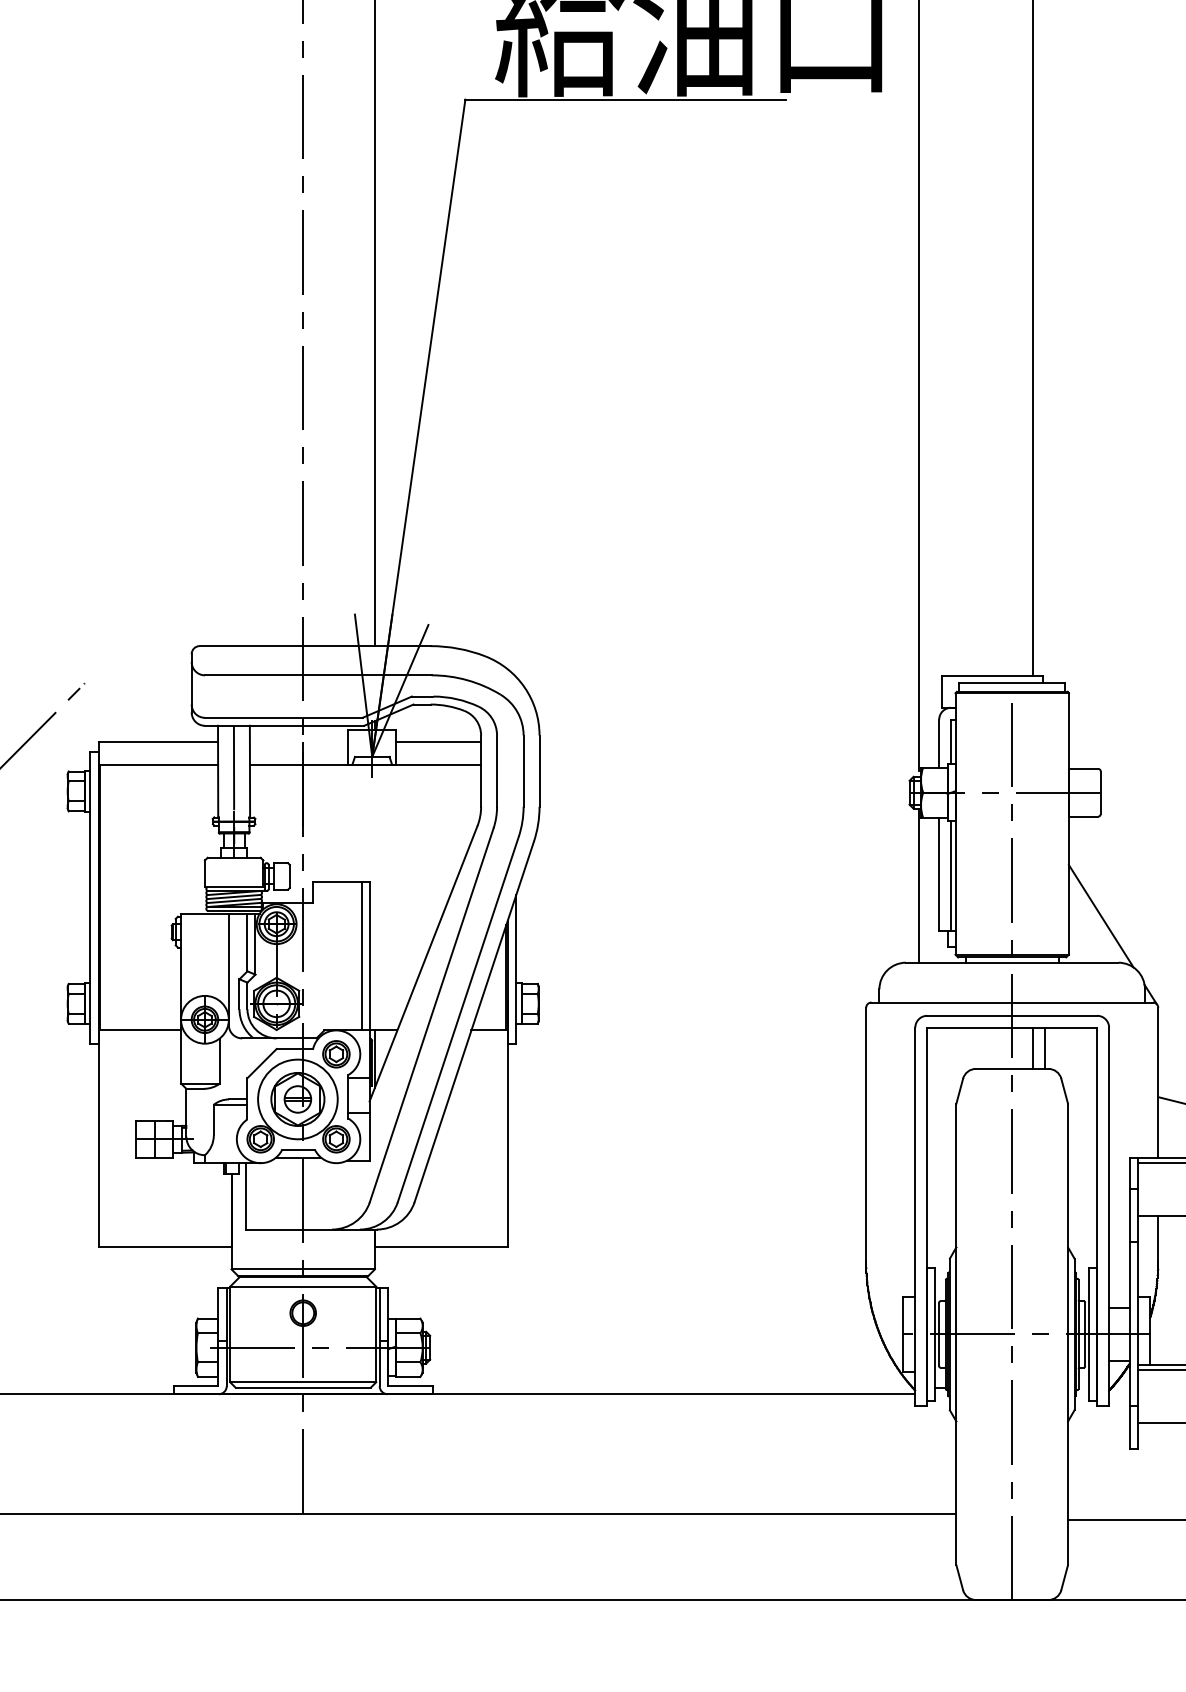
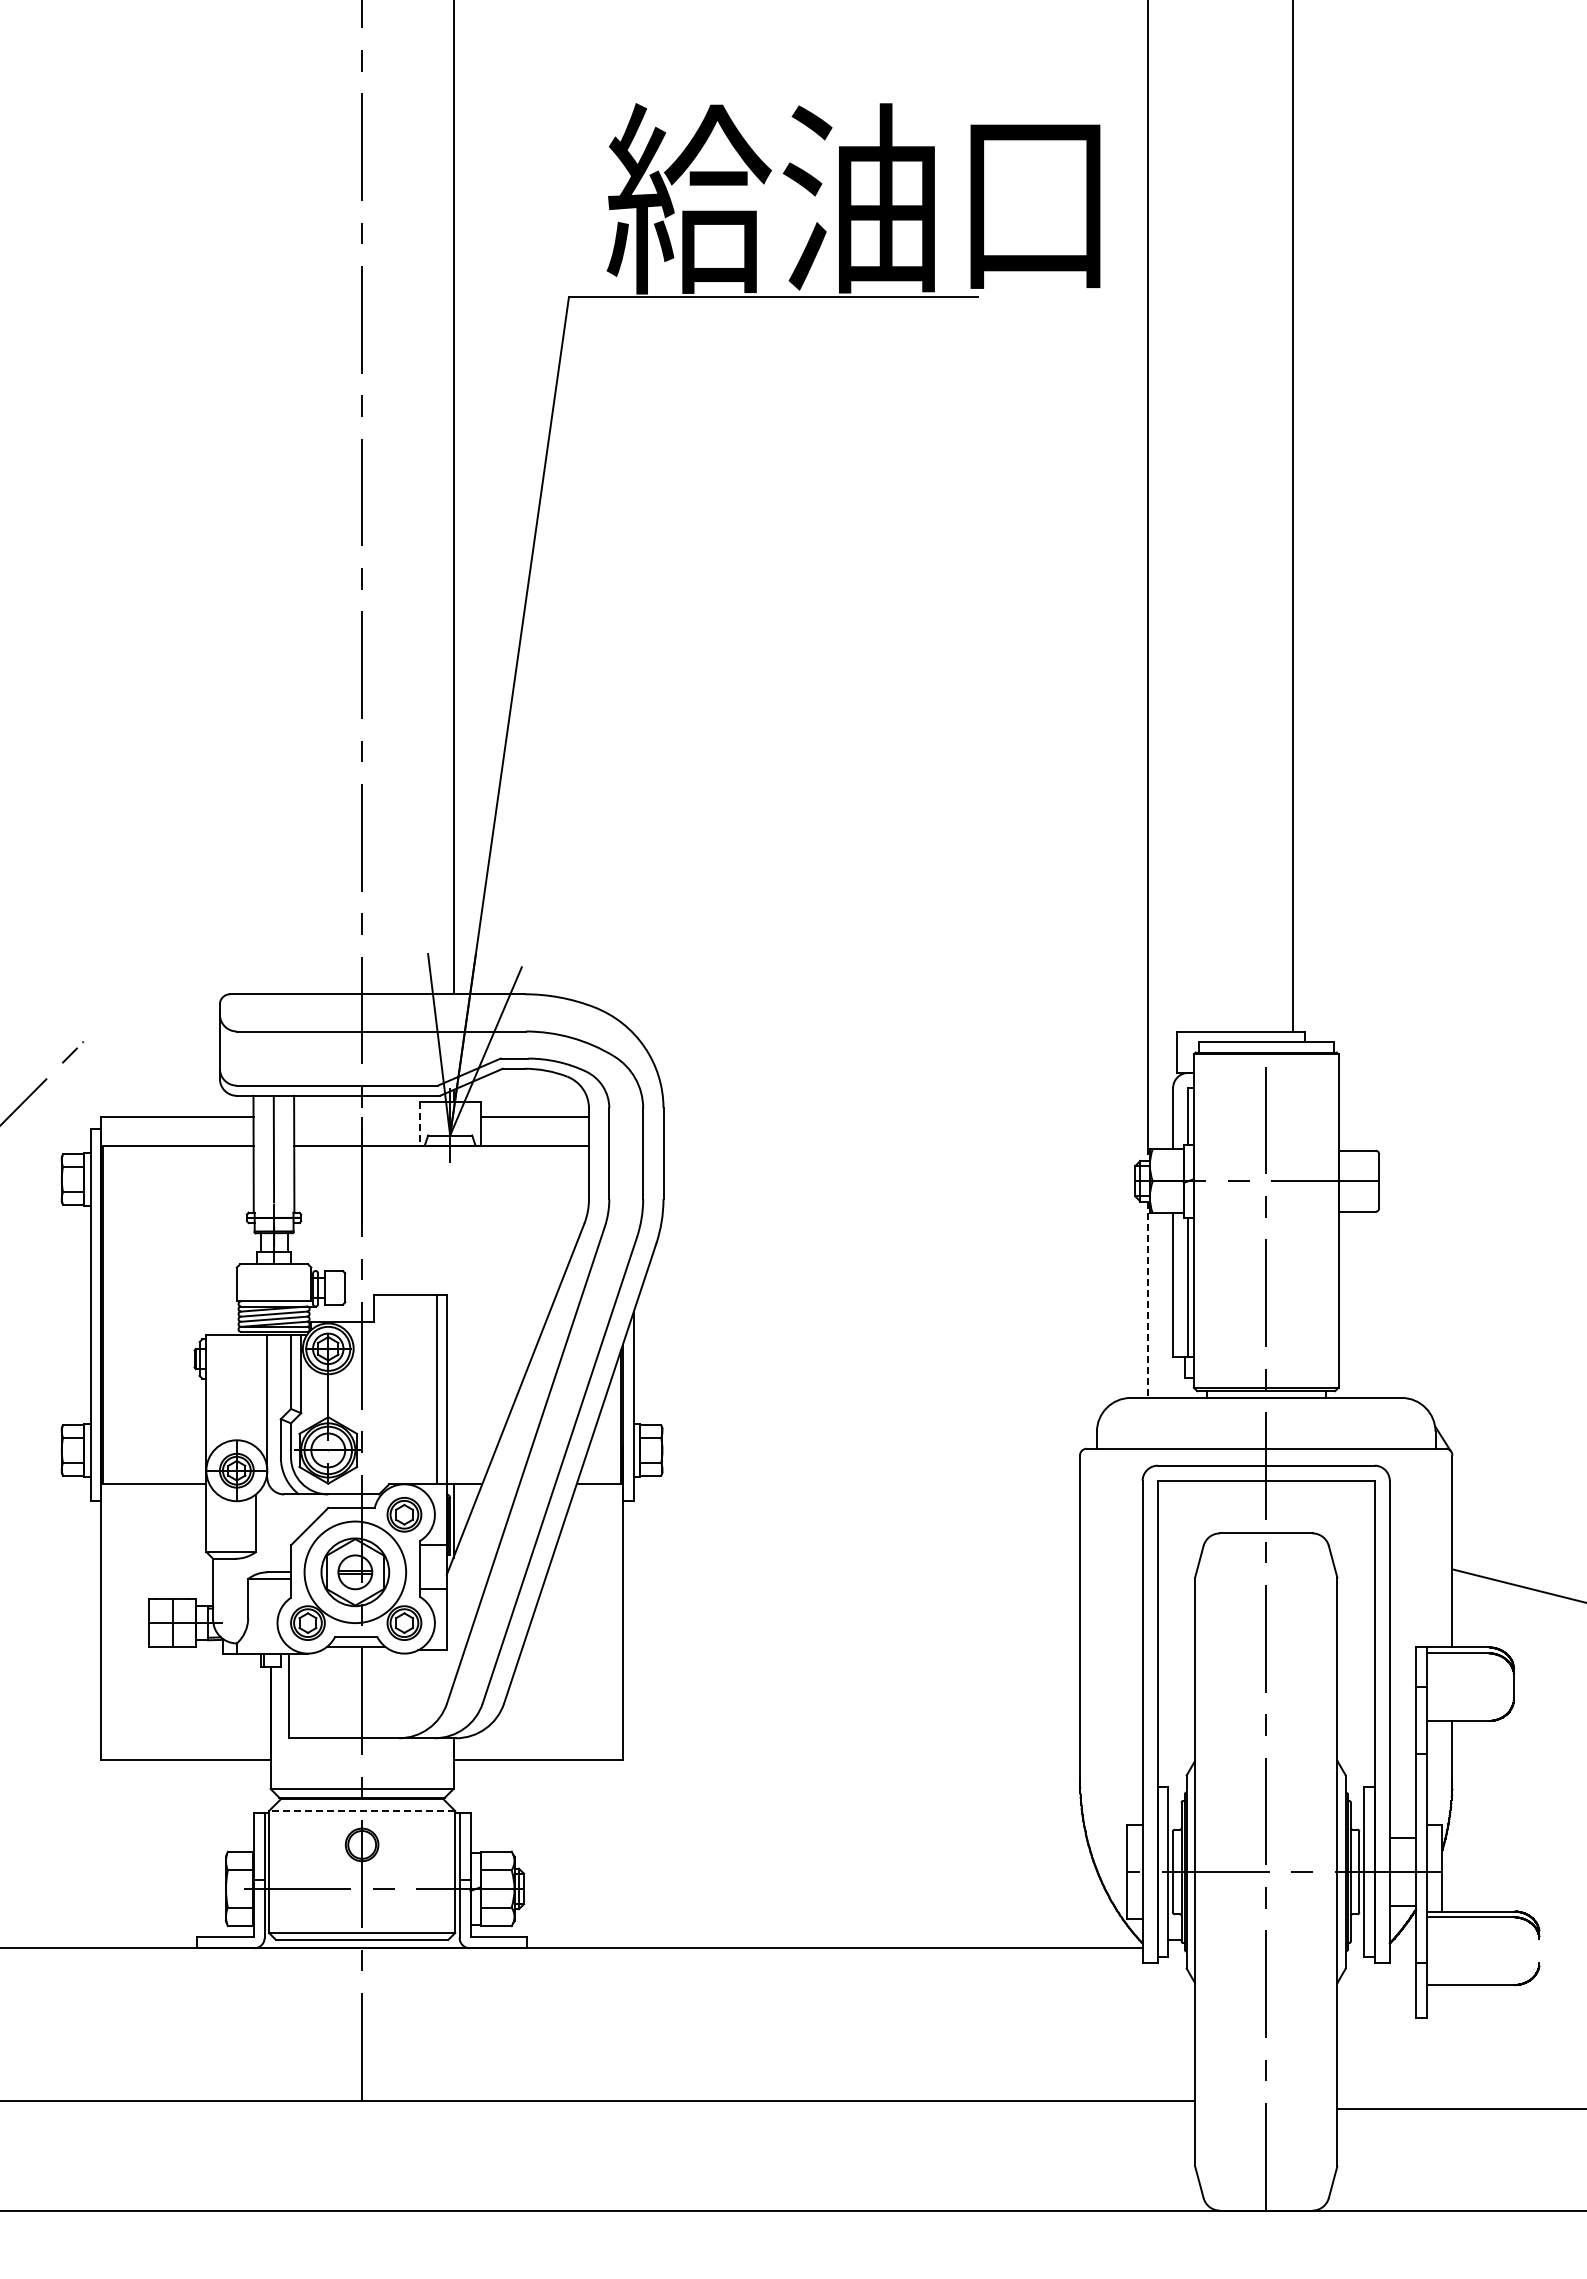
line: (348, 748) -> (419, 1124), solid -> dashed
line: (919, 886) -> (1147, 1300), solid -> dashed
line: (1101, 916) -> (1379, 1338), removed
line: (1033, 1047) -> (1293, 1506), removed
line: (1045, 1047) -> (1308, 1506), removed
line: (302, 1287) -> (361, 1811), solid -> dashed

